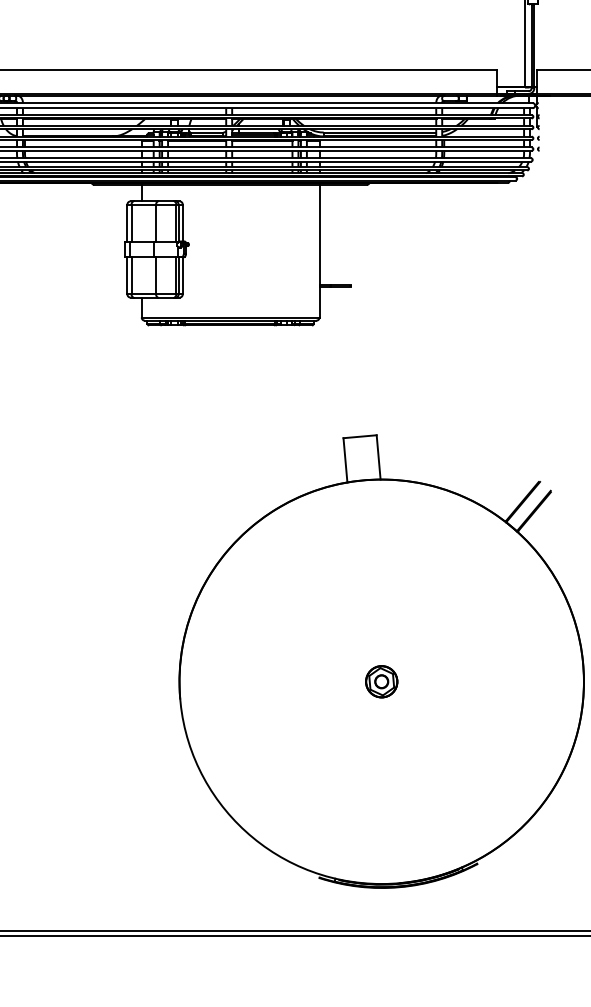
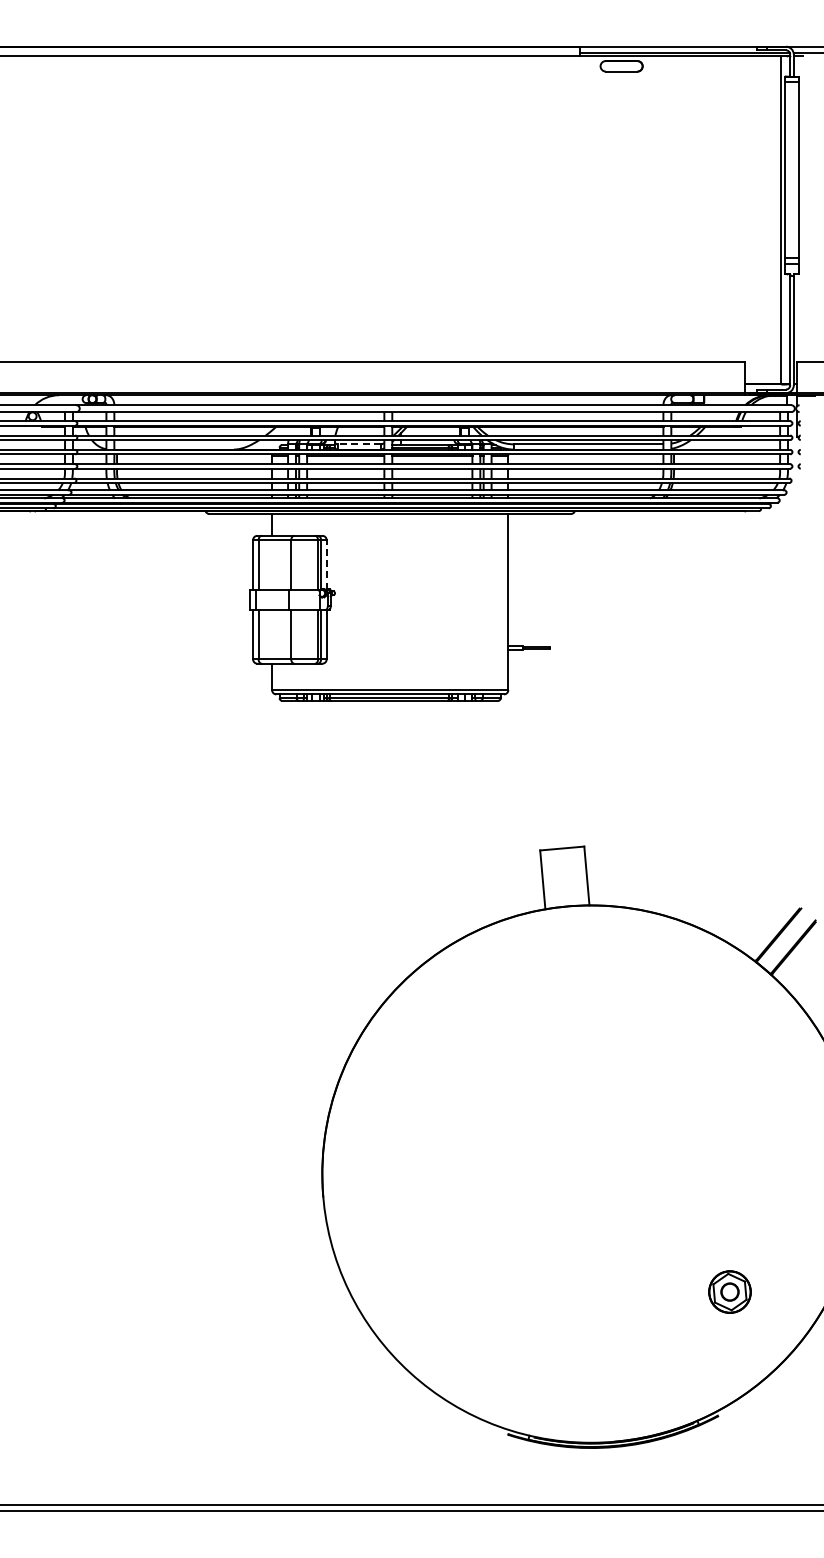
line: (207, 132) -> (359, 444), solid -> dashed
line: (182, 222) -> (326, 564), solid -> dashed
part: (381, 681) -> (729, 1291), moved

